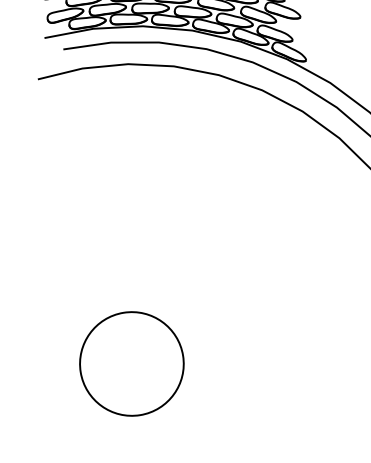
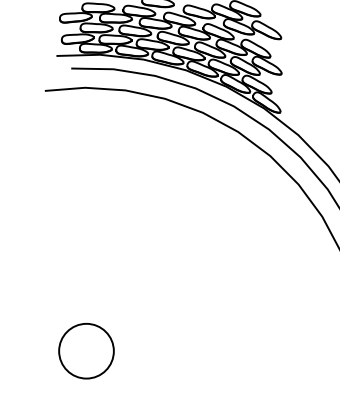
circle: (131, 363) -> (86, 350), size x0.6

